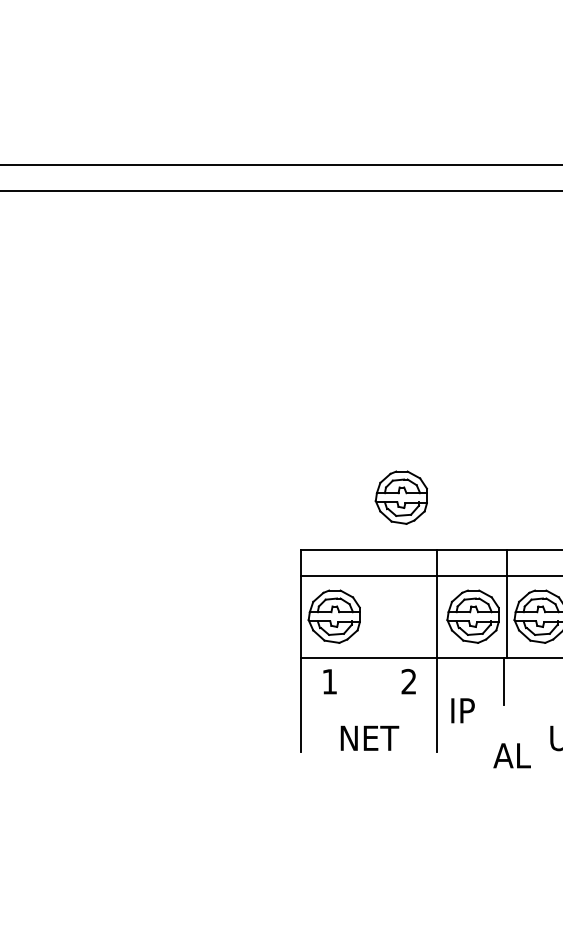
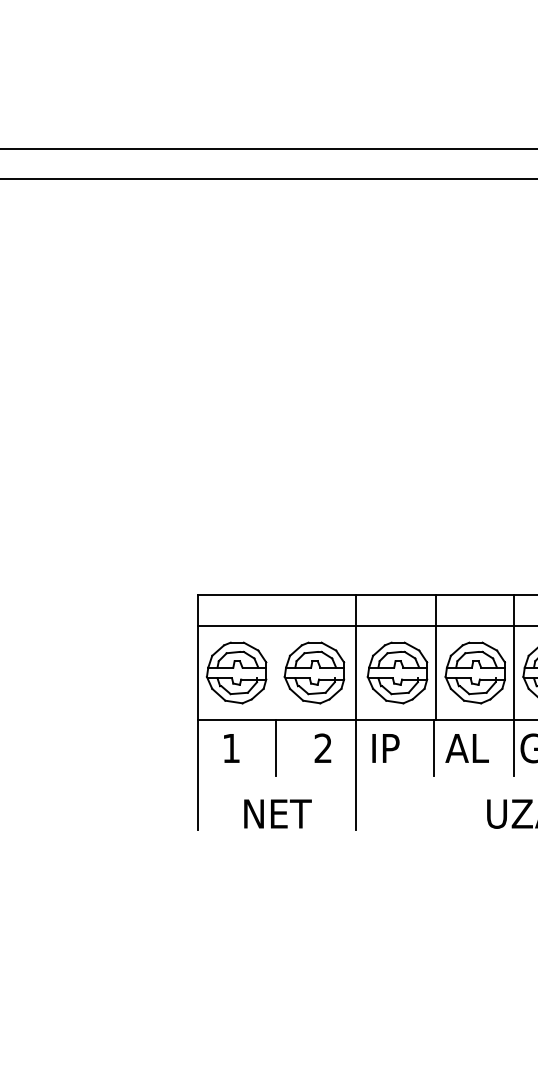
part: (400, 497) -> (313, 672), moved
line: (367, 681) -> (275, 748), added
text: (462, 710) -> (385, 748), moved
text: (511, 755) -> (466, 748), moved

